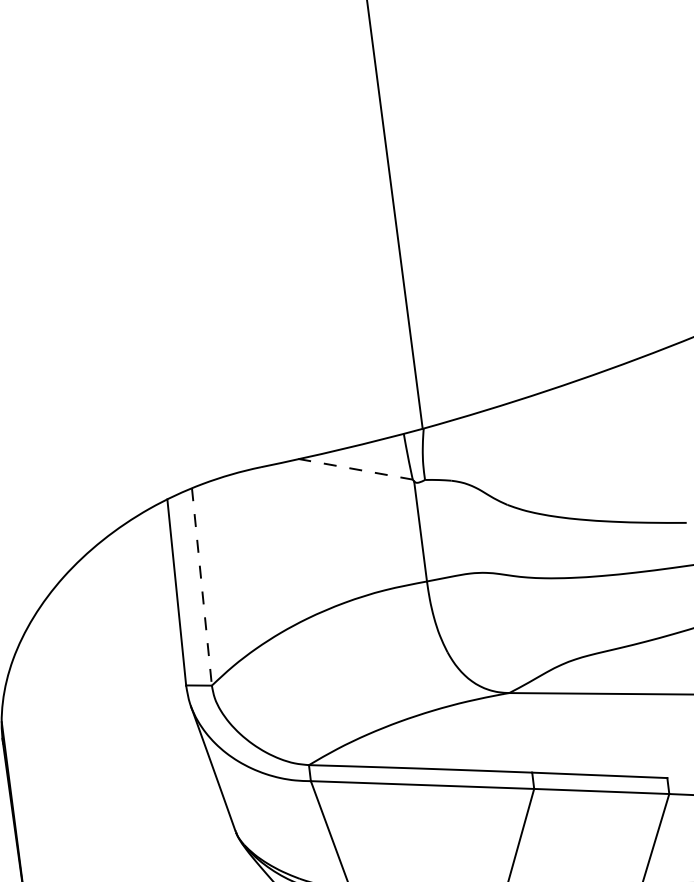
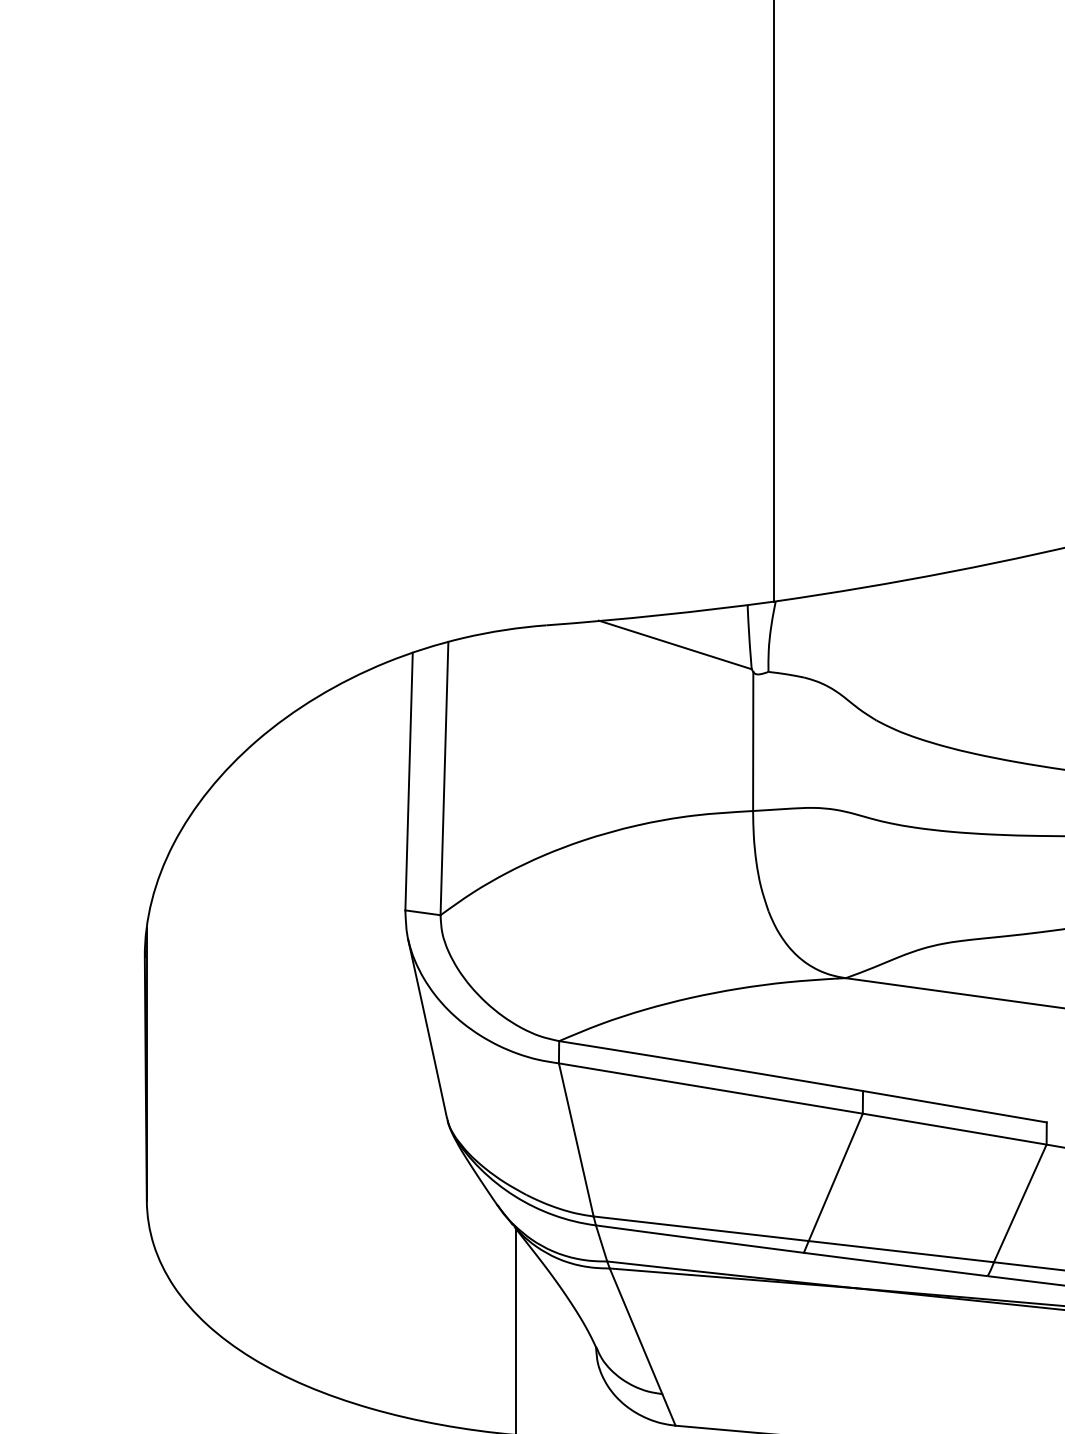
line: (355, 469) -> (675, 645), dashed -> solid
line: (201, 586) -> (444, 778), dashed -> solid

